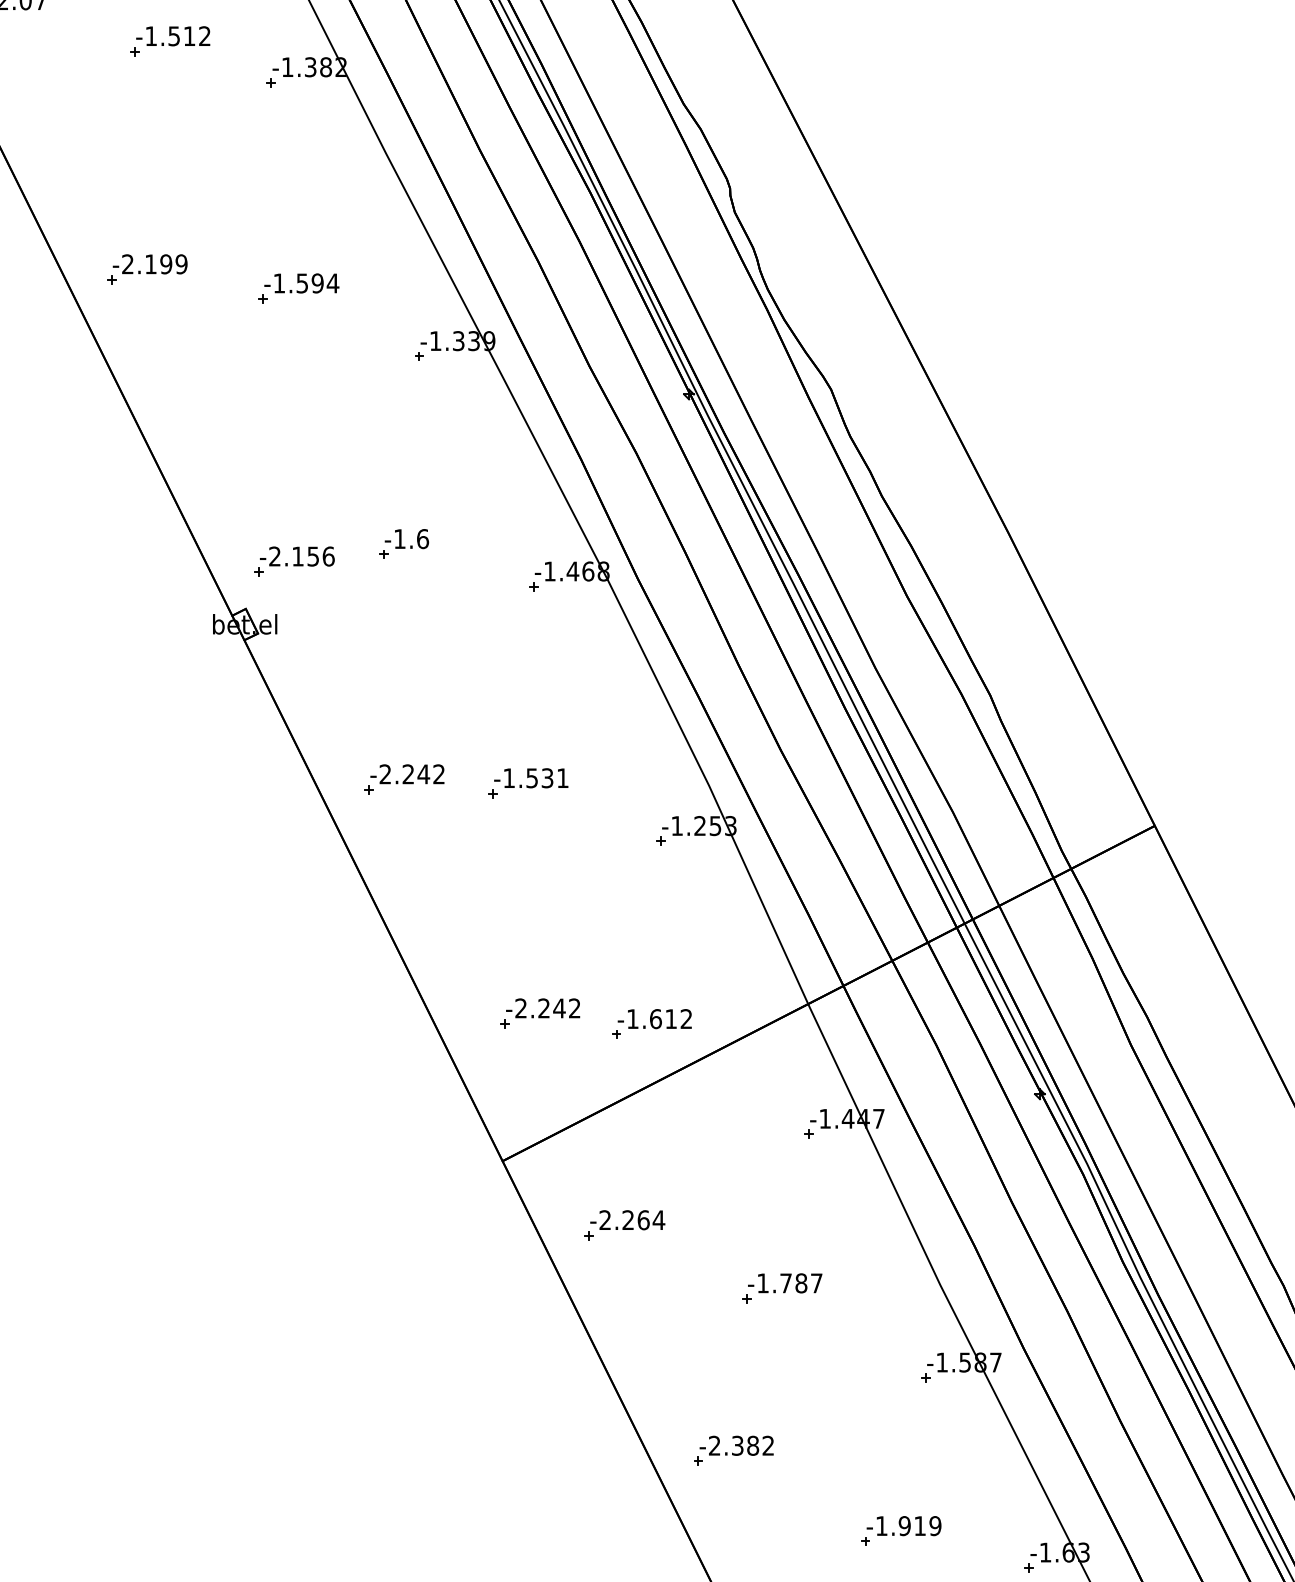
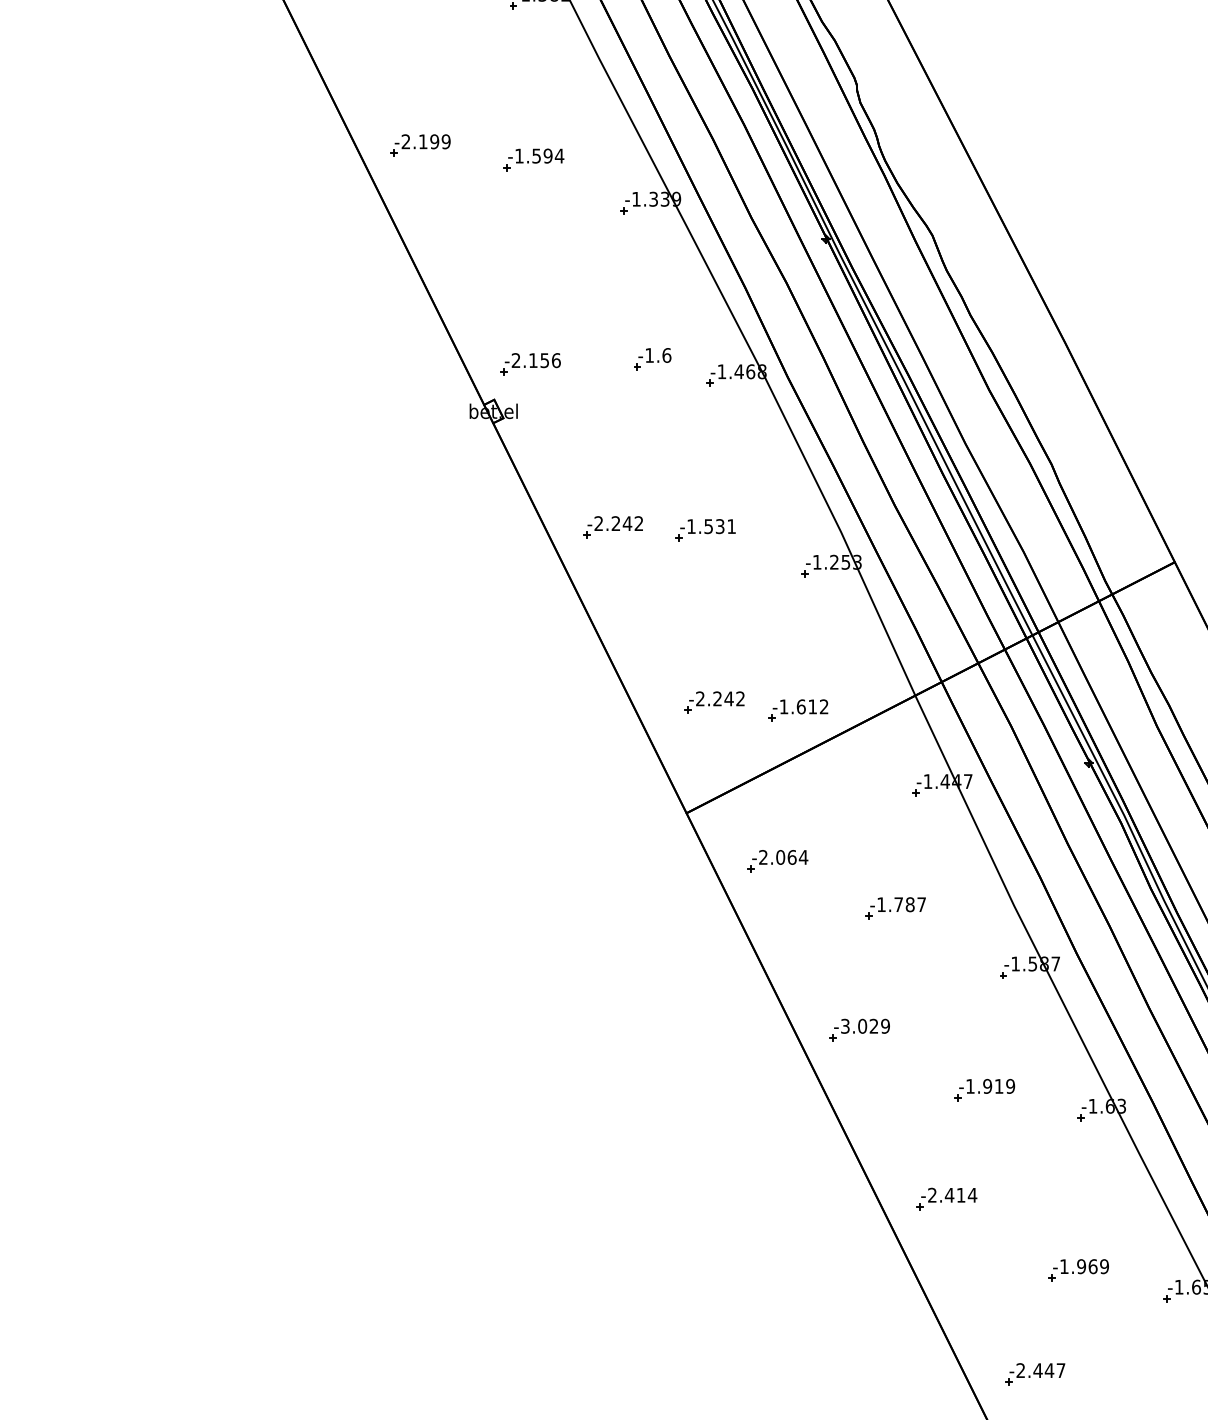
part: (403, 544) -> (652, 359), moved
text: (628, 1220) -> (780, 857), -2.264 -> -2.064
text: (741, 1444) -> (865, 1025), -2.382 -> -3.029

